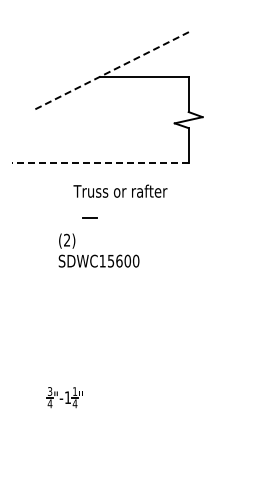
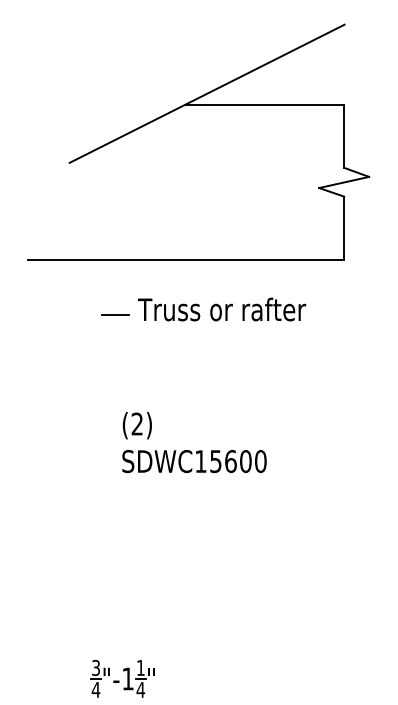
line: (112, 70) -> (207, 93), dashed -> solid
line: (99, 163) -> (184, 259), dashed -> solid
line: (89, 217) -> (114, 313), moved
text: (98, 250) -> (193, 442), moved

